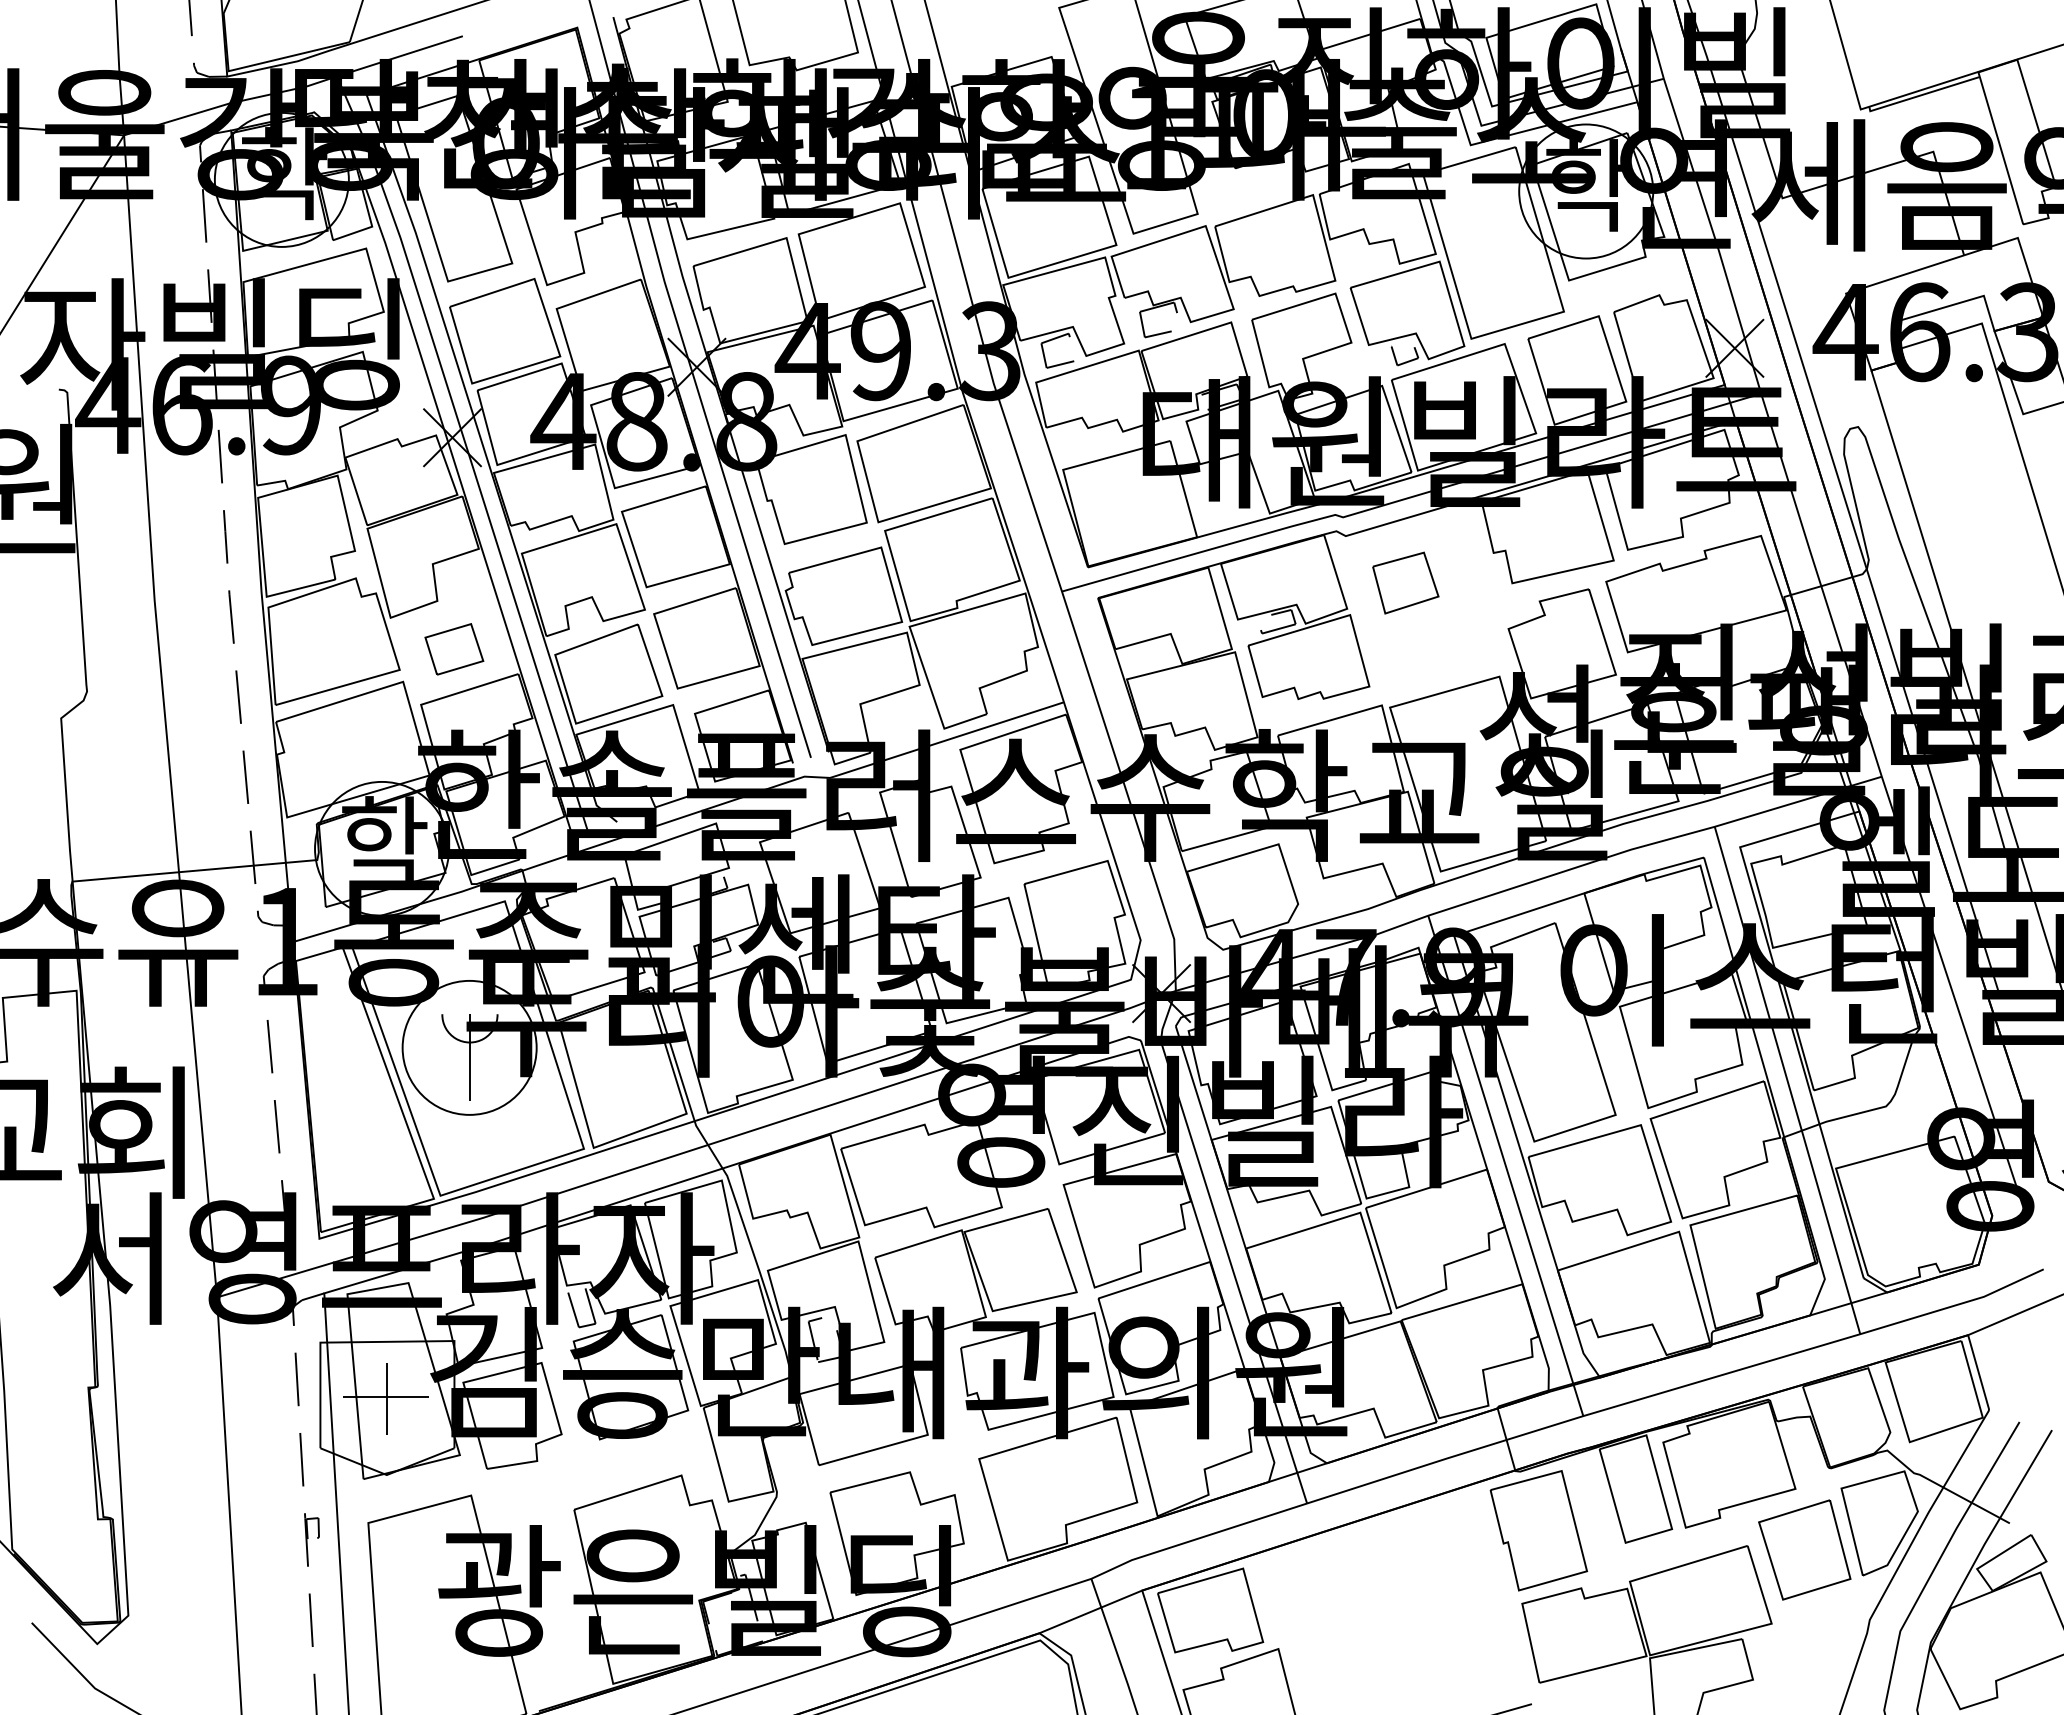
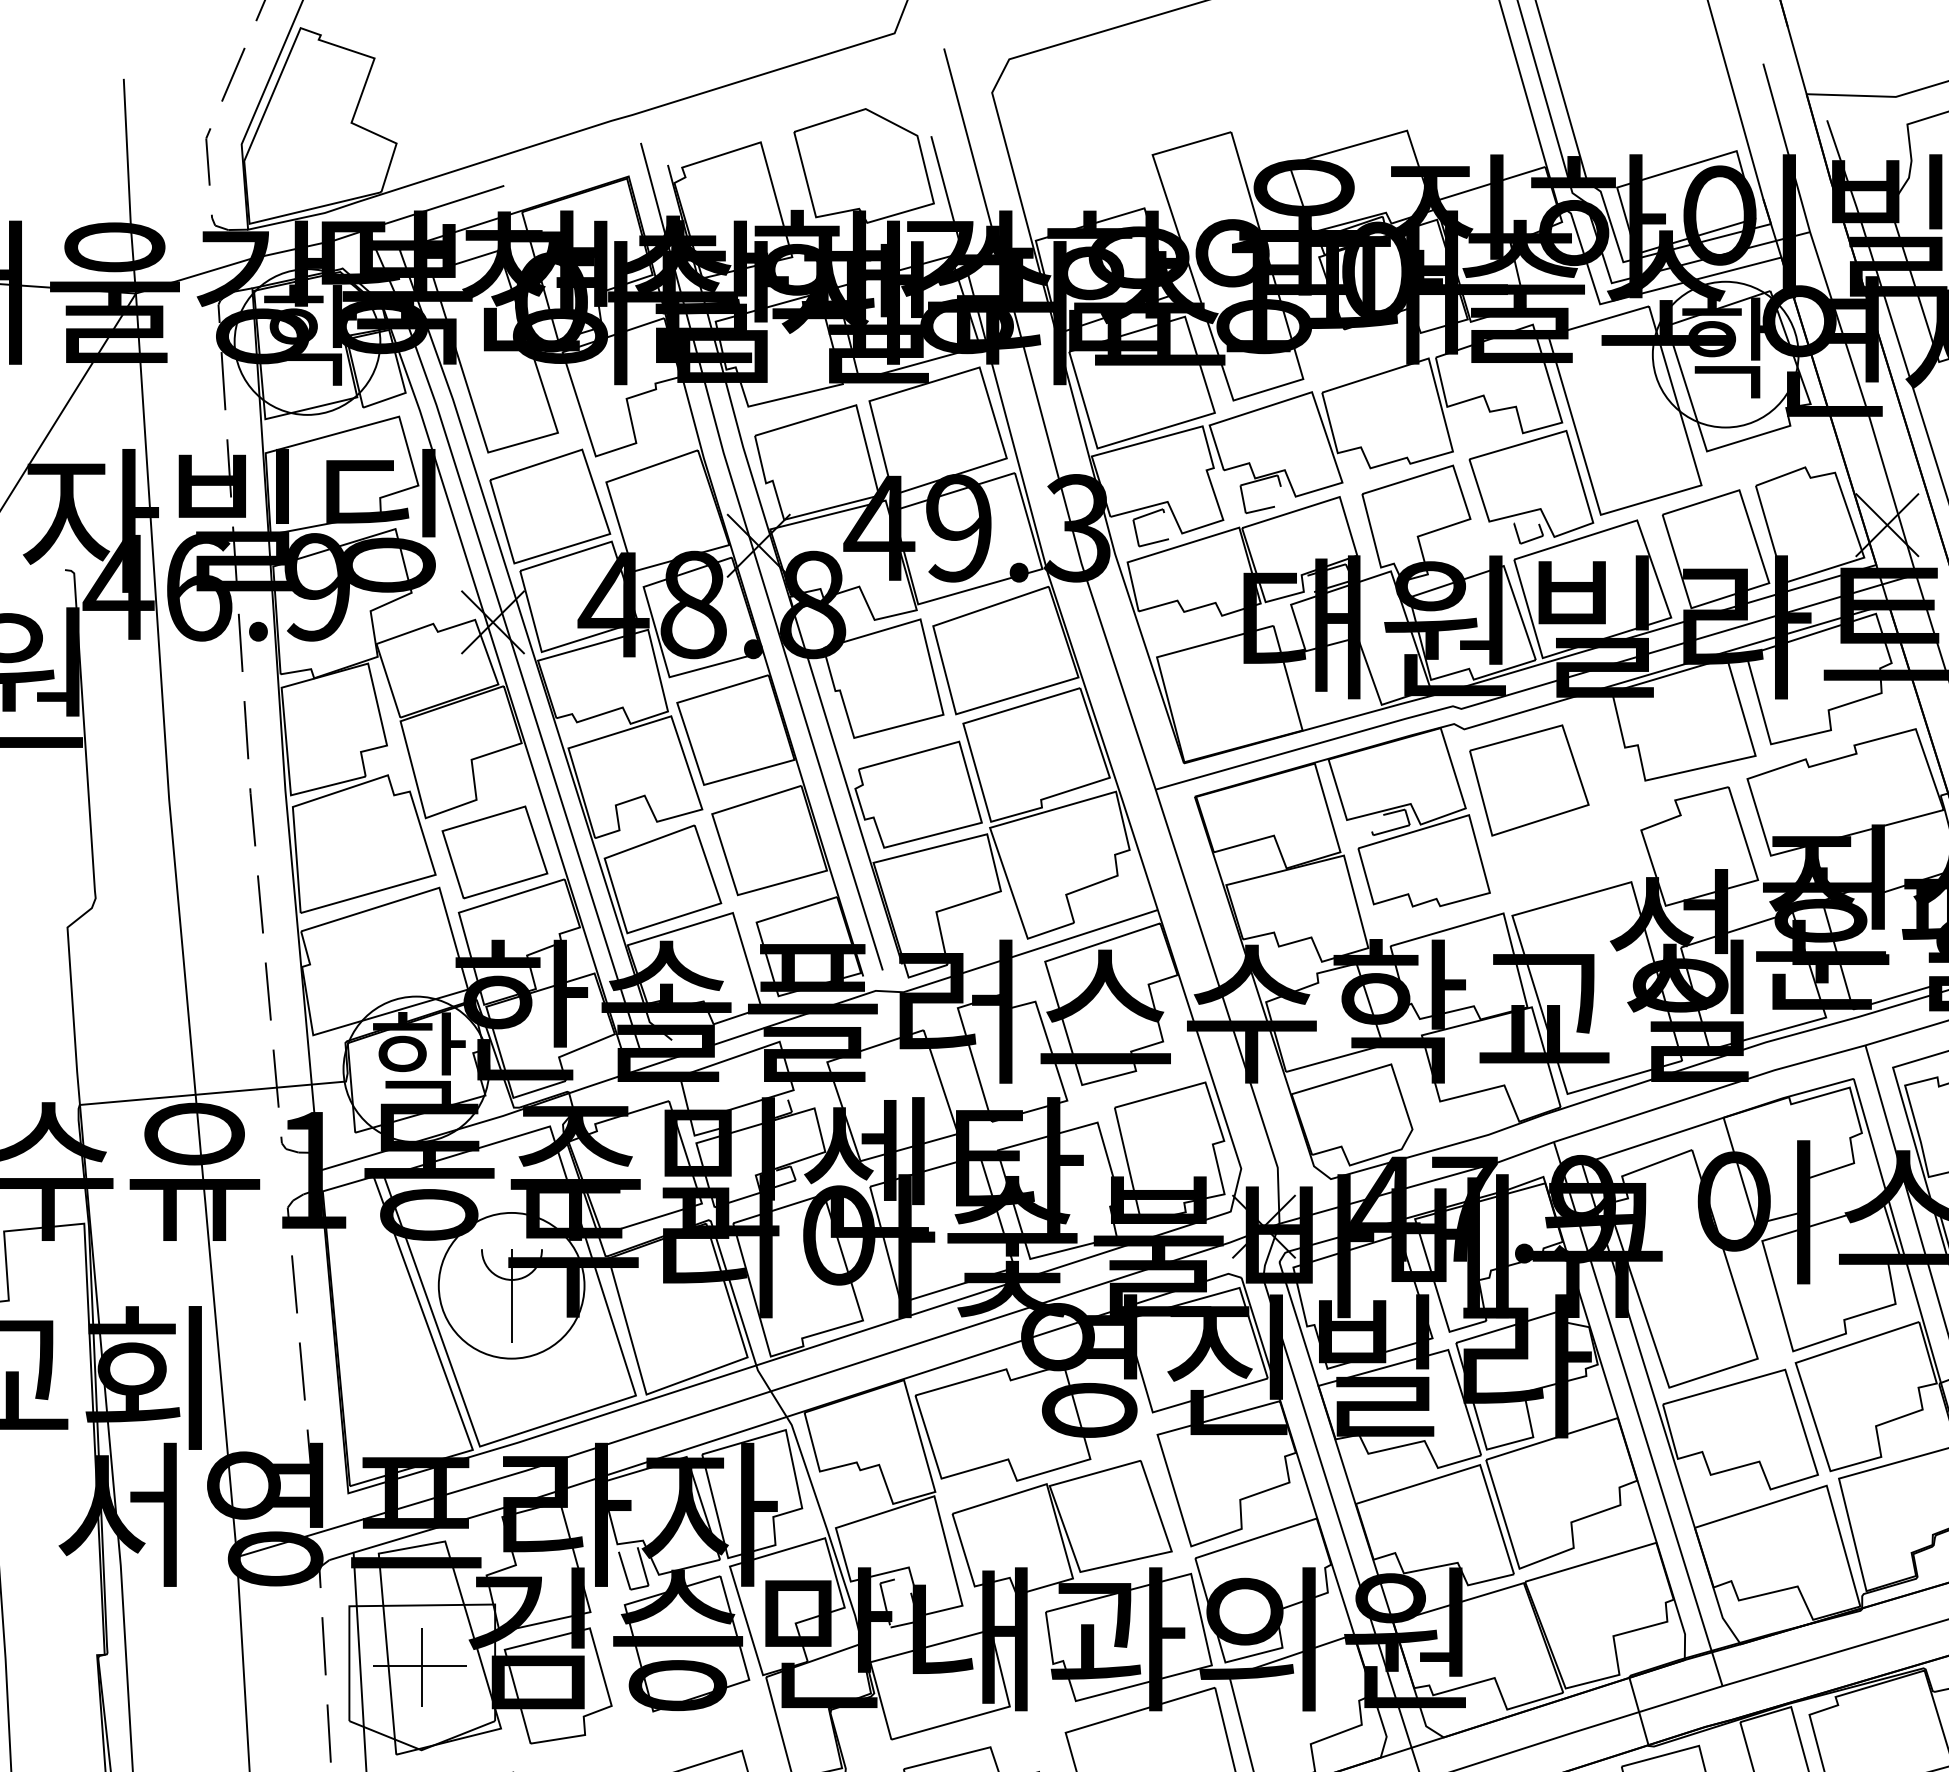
part: (1405, 582) -> (1529, 779), size x1.67
part: (454, 649) -> (495, 852), size x1.67

